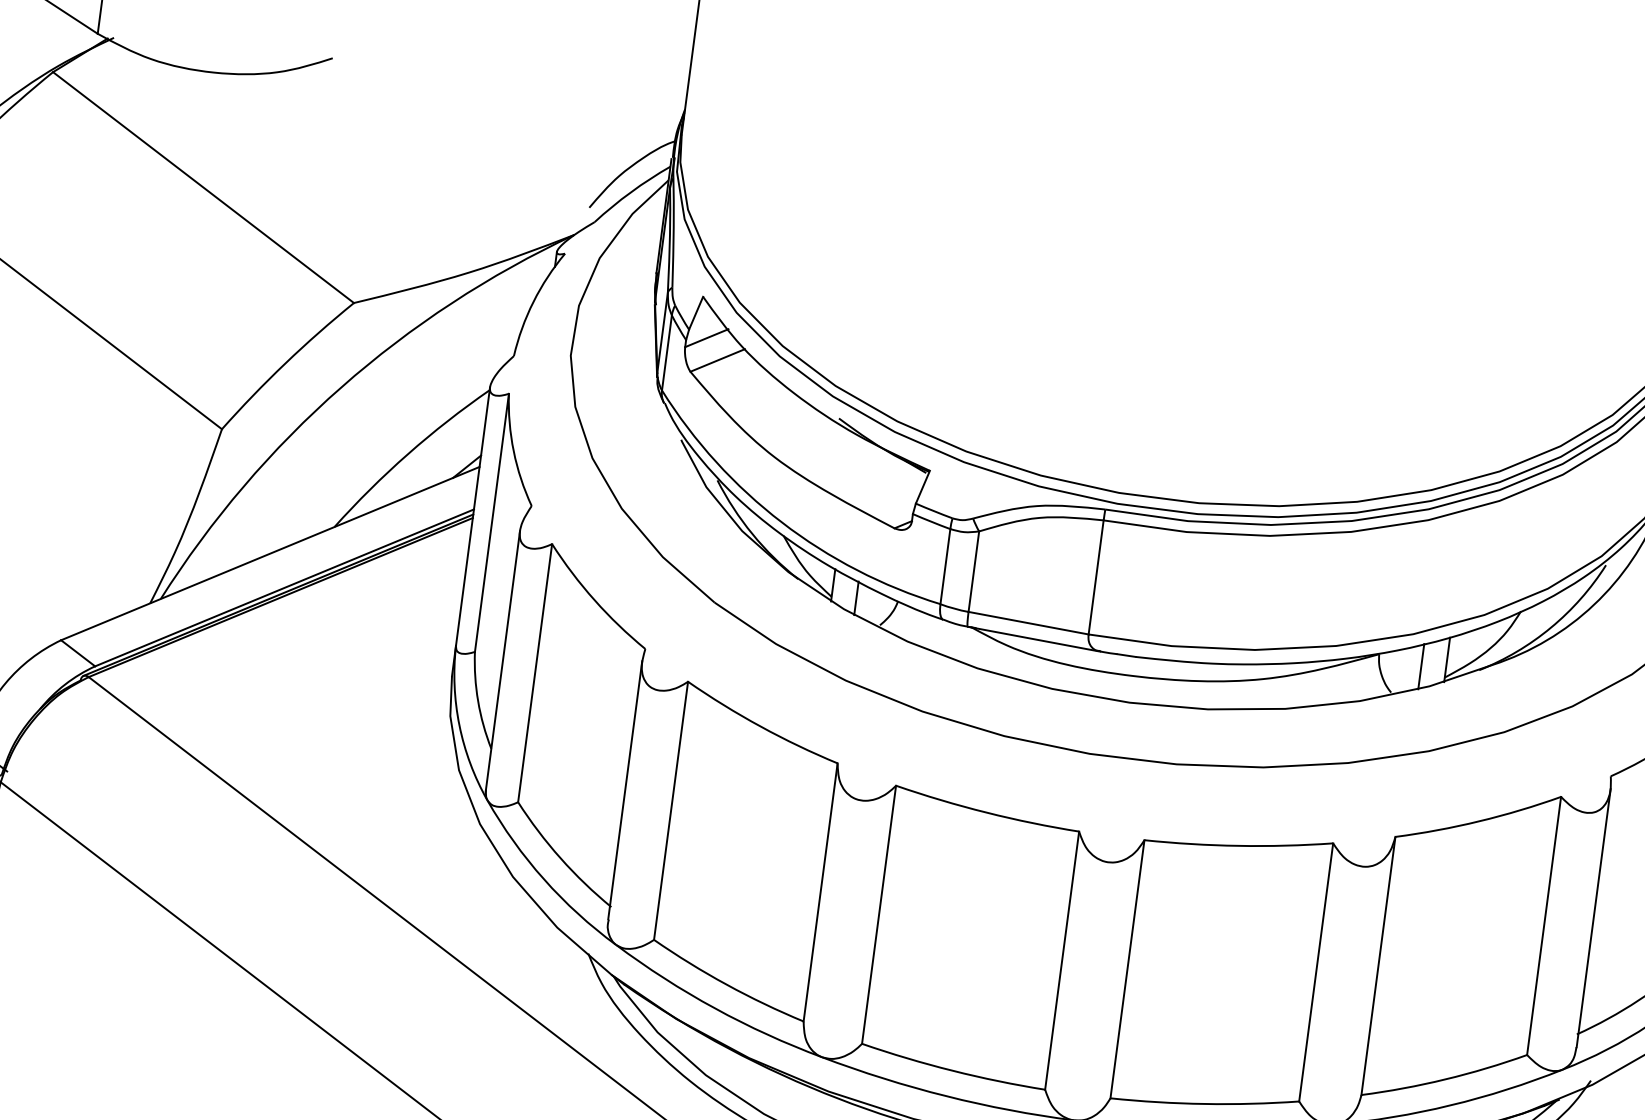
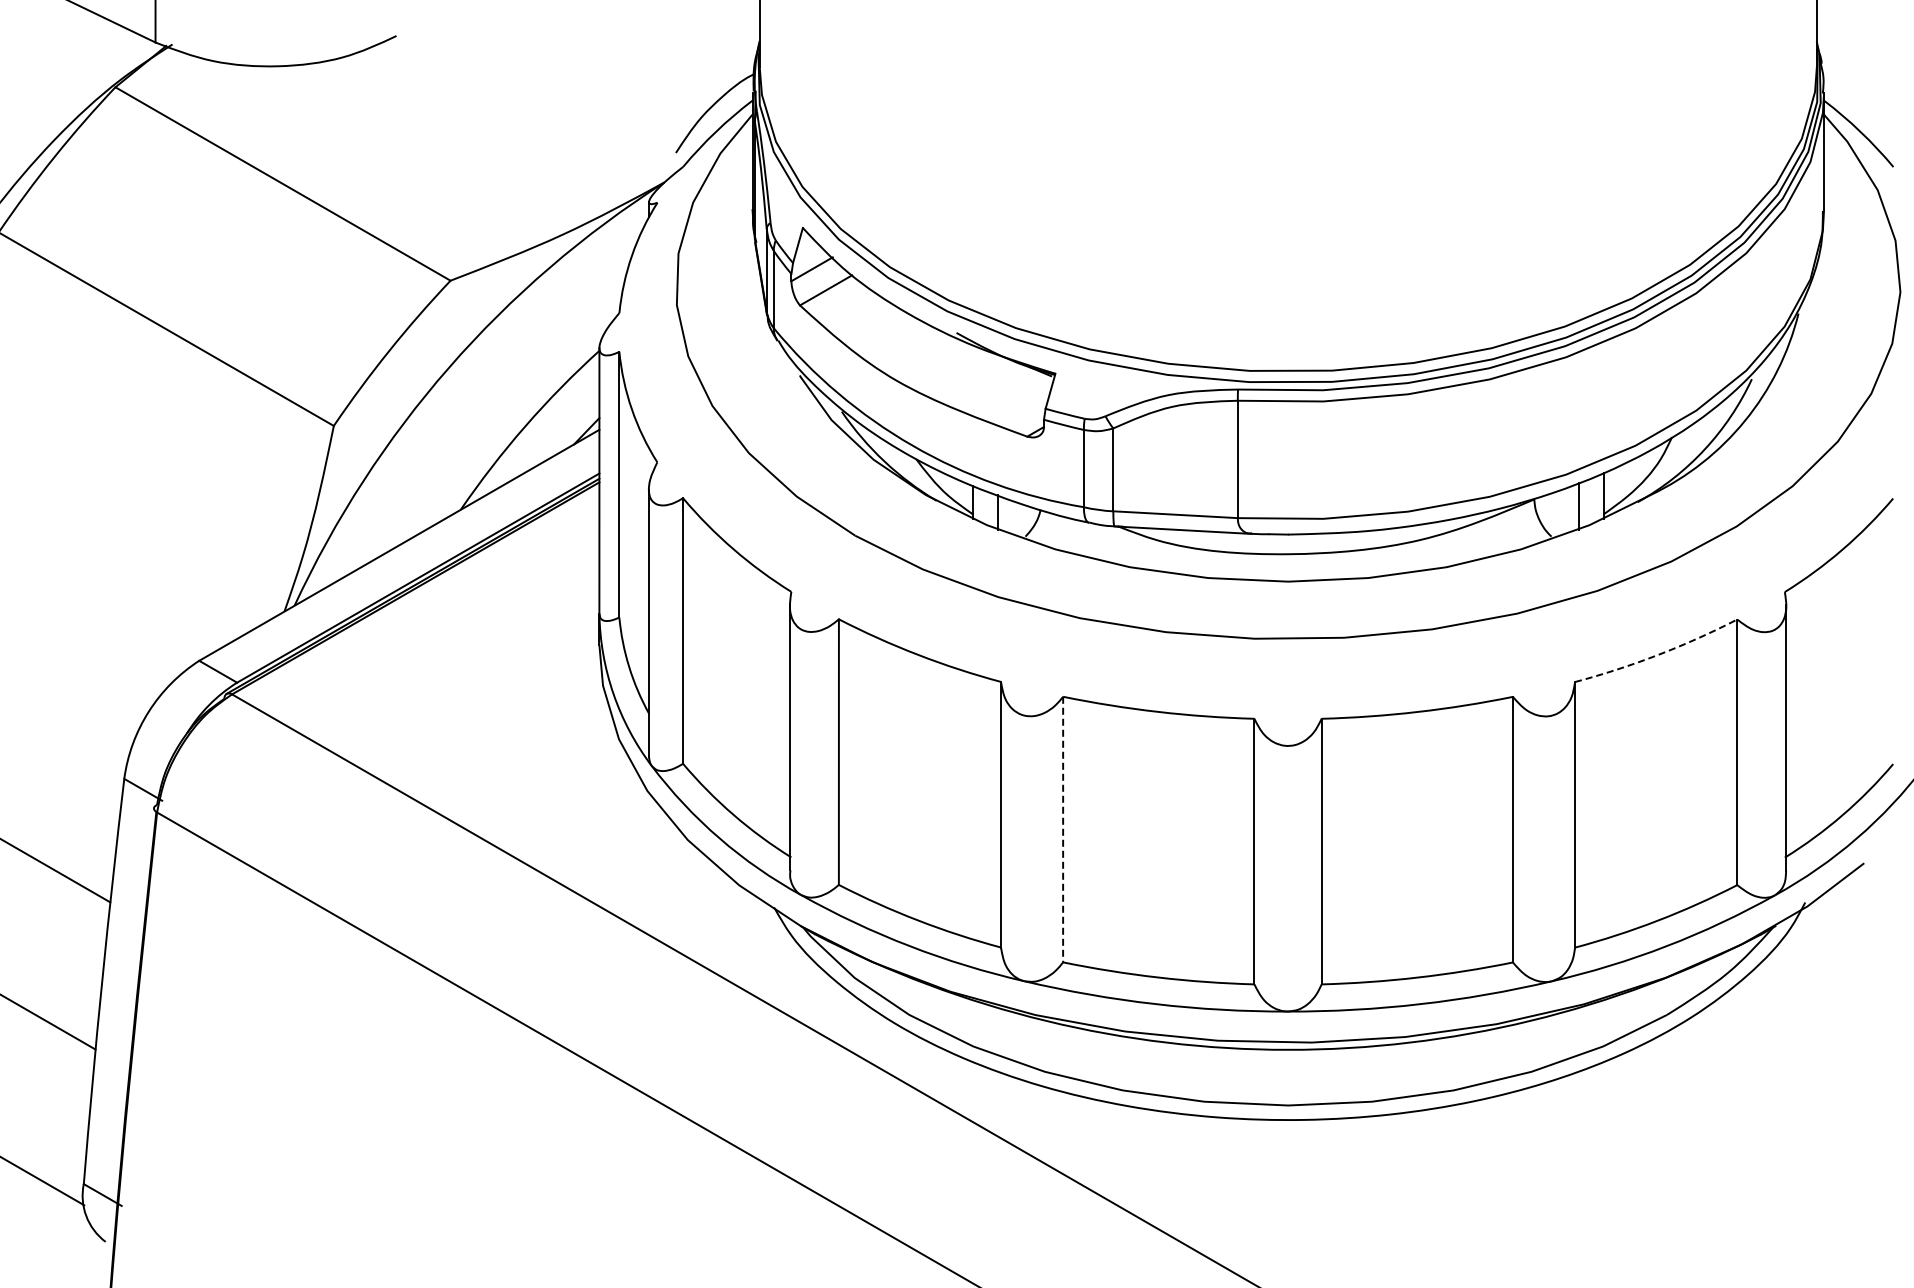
arc: (1478, 821) -> (1657, 655), solid -> dashed
line: (879, 914) -> (1063, 829), solid -> dashed

